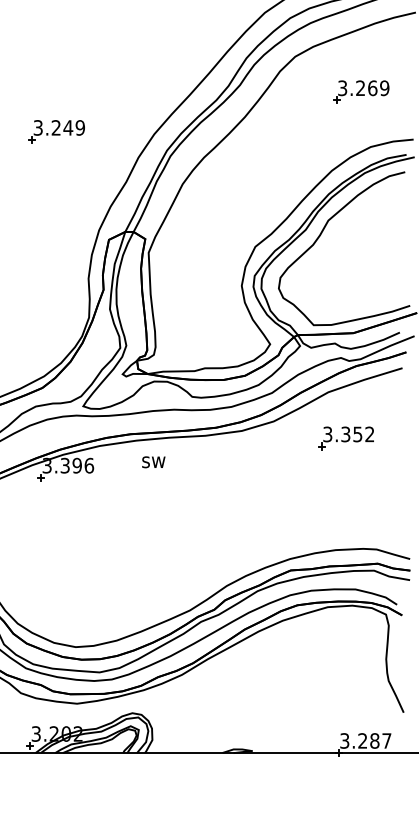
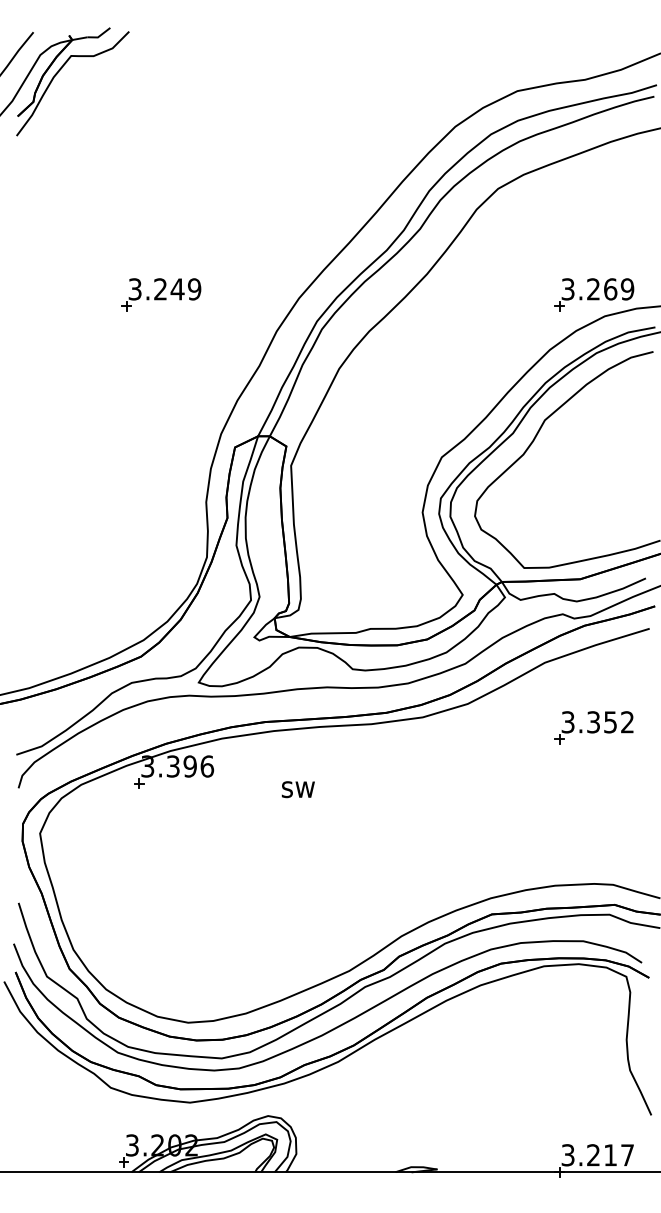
part: (361, 91) -> (594, 294), moved
part: (345, 438) -> (593, 727), moved
text: (153, 462) -> (297, 789), moved
text: (374, 741) -> (610, 1155), 3.287 -> 3.217

